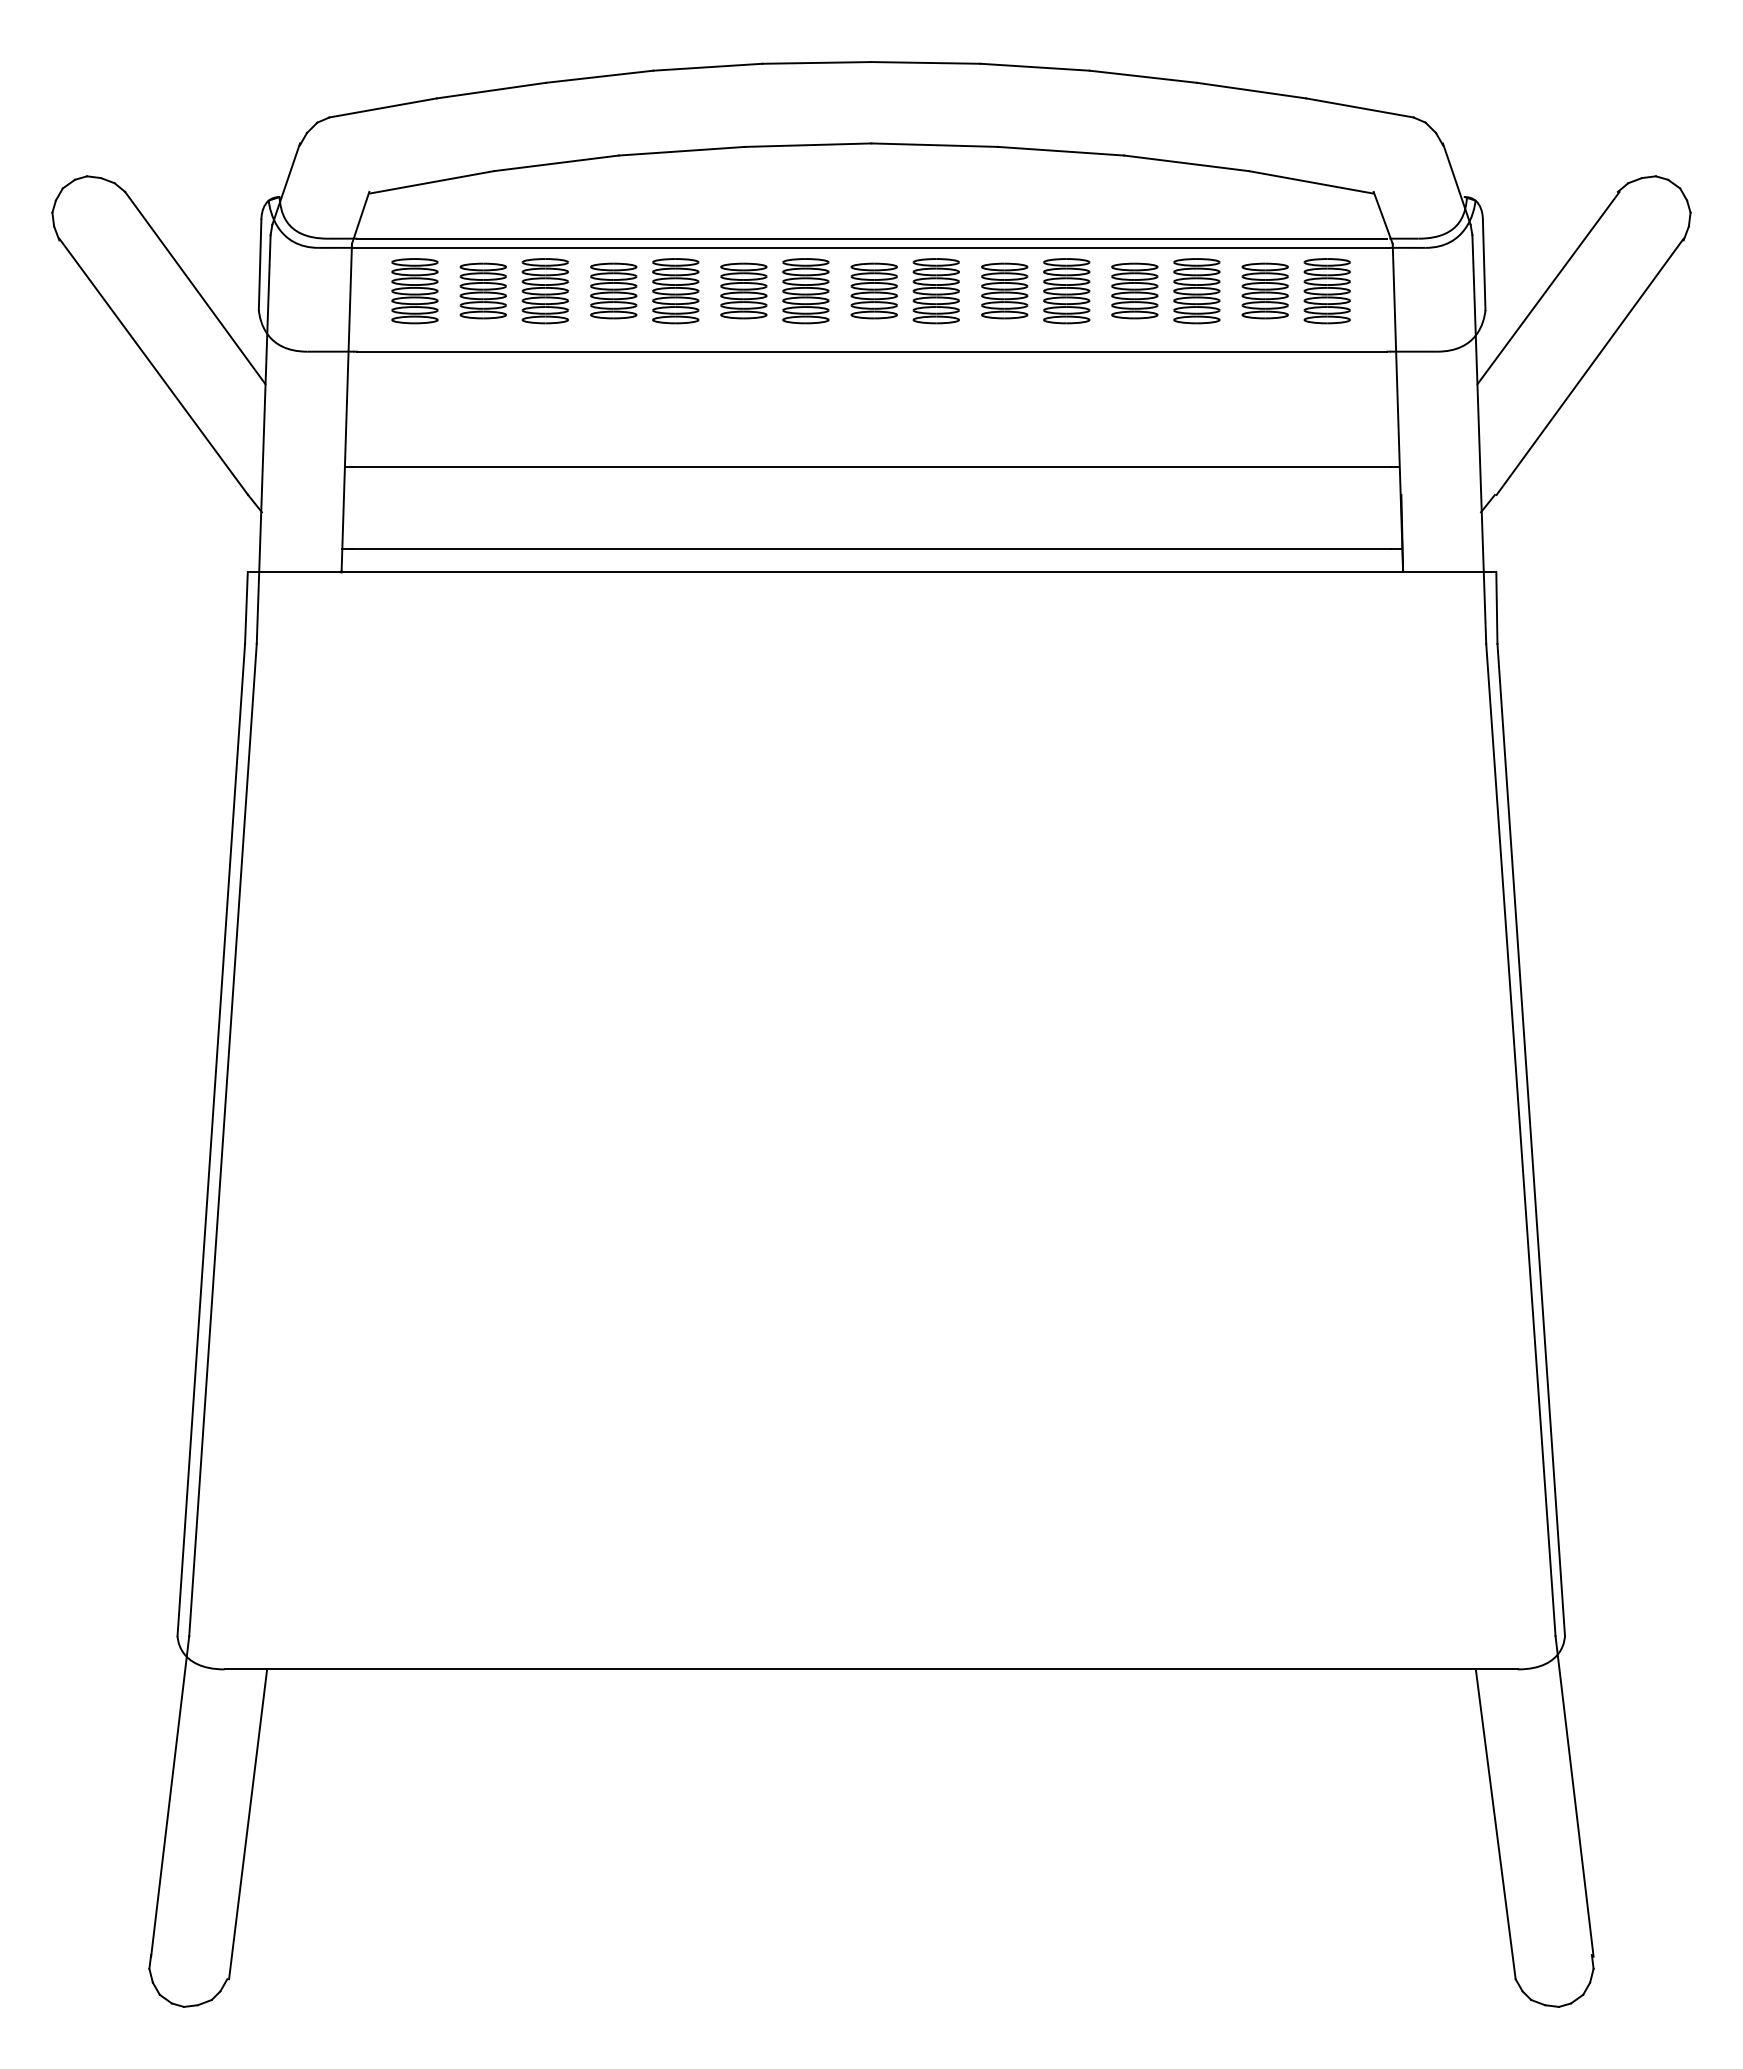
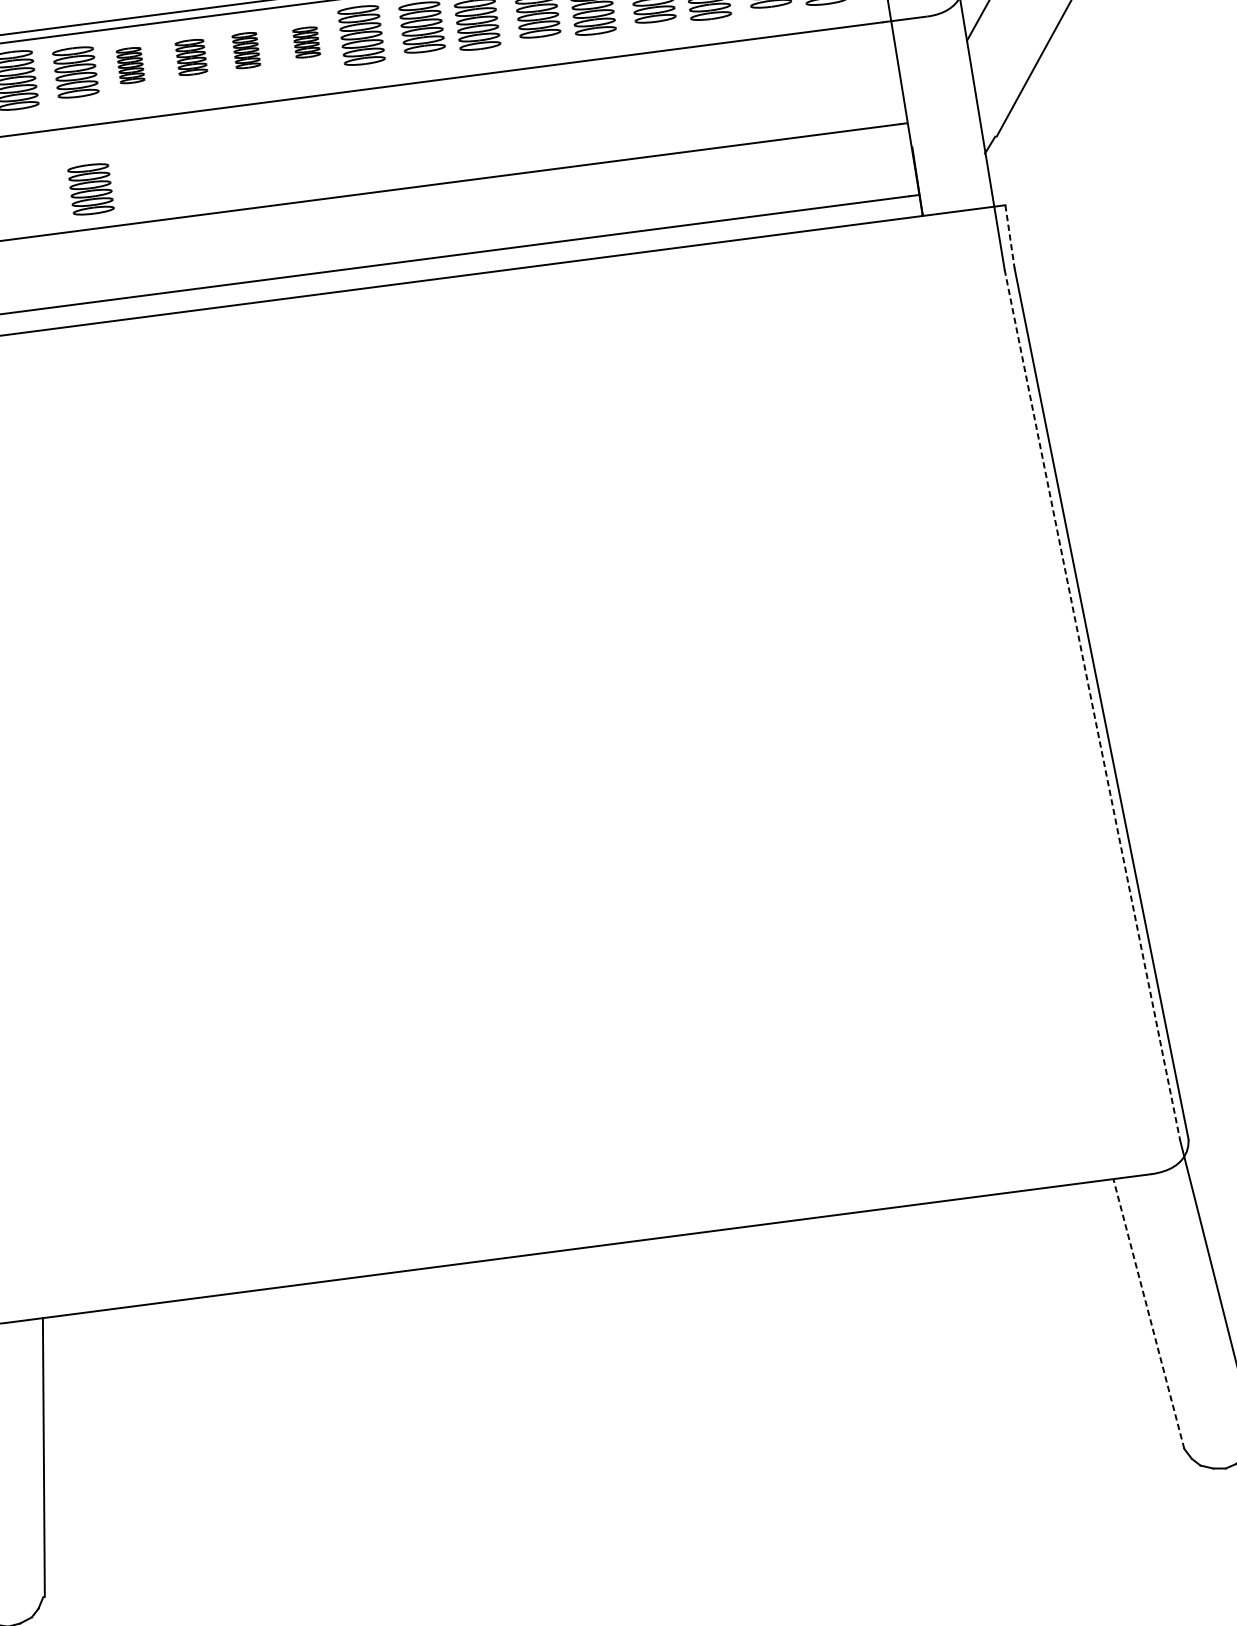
part: (613, 290) -> (191, 57), size x0.7
part: (743, 290) -> (306, 42), size x0.6
part: (544, 291) -> (130, 65), size x0.6
part: (675, 291) -> (246, 50), size x0.6
part: (482, 422) -> (90, 189), added
line: (1496, 608) -> (1009, 237), solid -> dashed
line: (1520, 1140) -> (1092, 705), solid -> dashed
line: (1495, 1823) -> (1148, 1313), solid -> dashed

